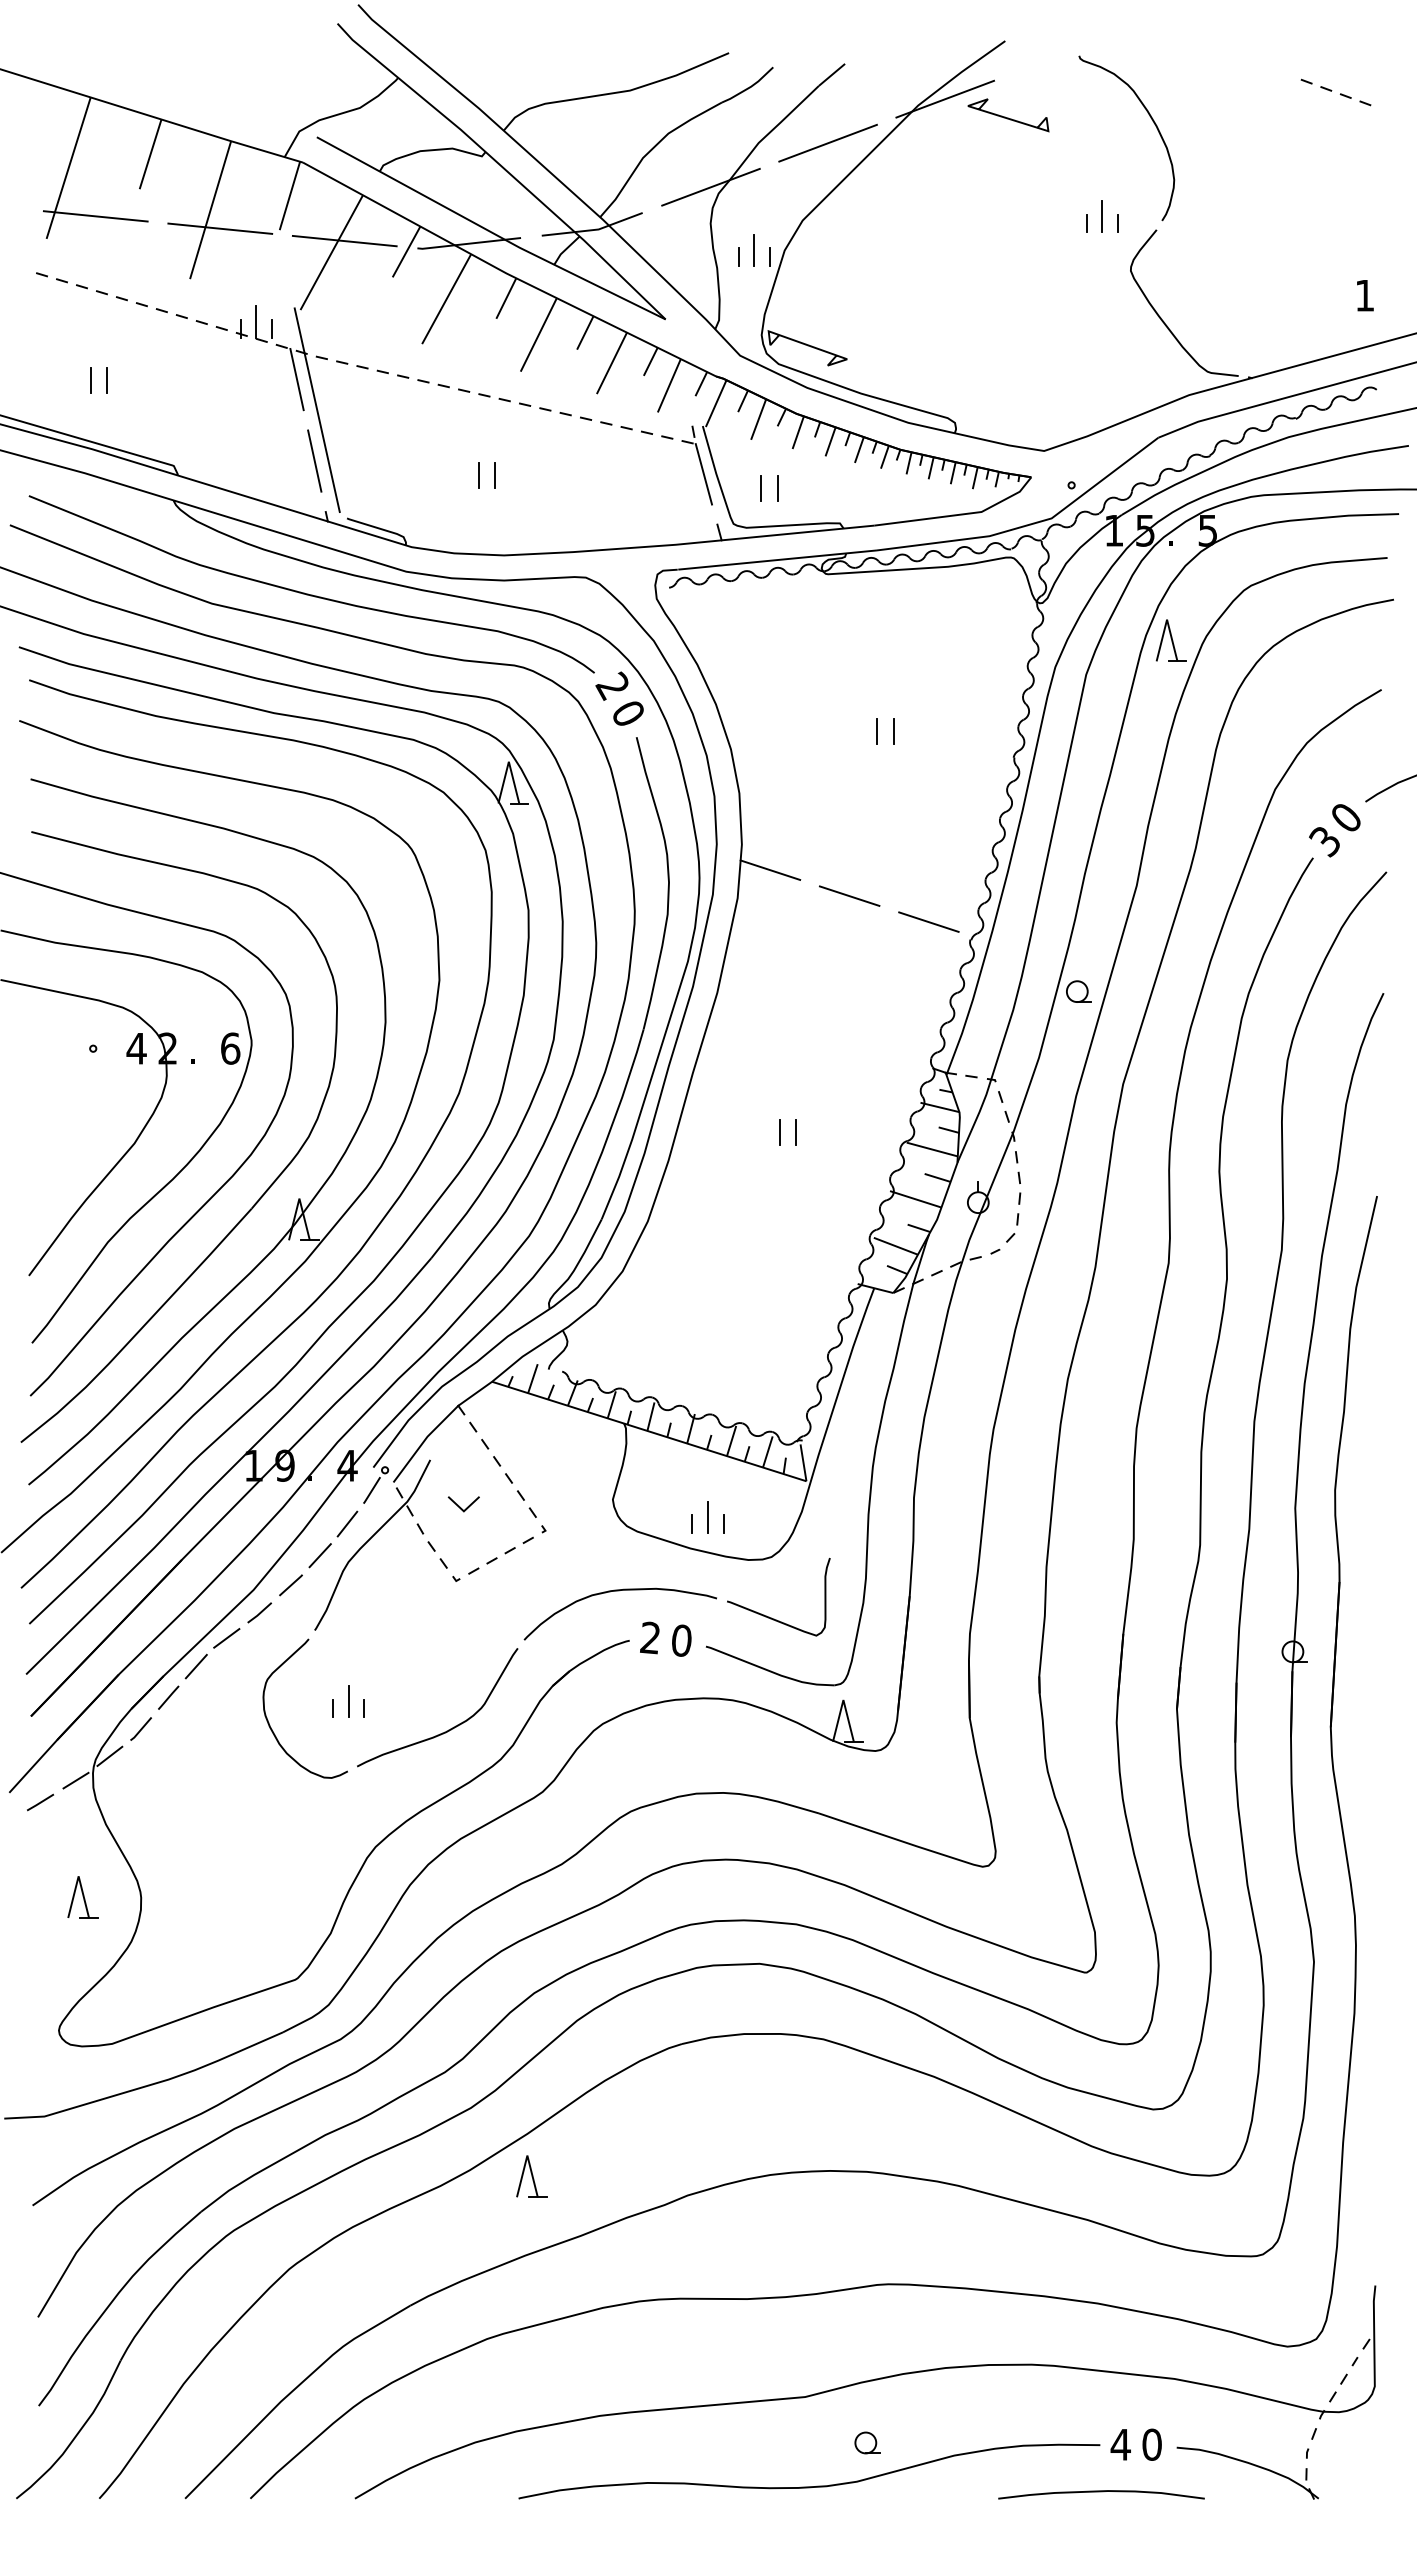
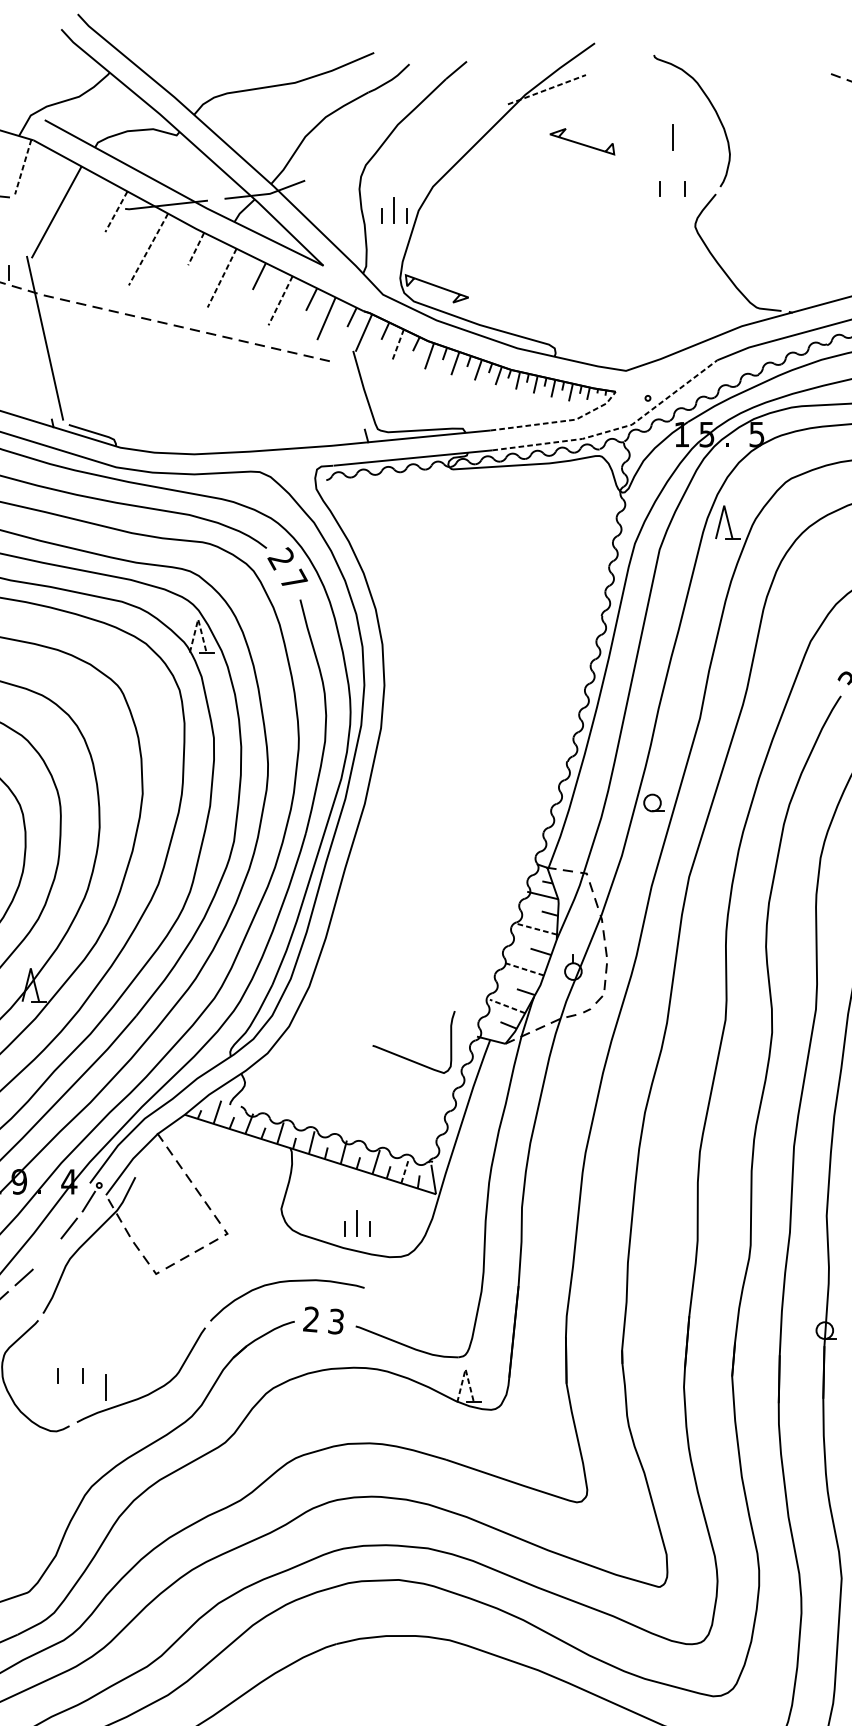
line: (945, 99) -> (547, 89), solid -> dashed
curve: (1008, 117) -> (582, 143), moved
line: (827, 142) -> (452, 124), removed
line: (710, 186) -> (359, 159), removed
line: (289, 195) -> (22, 166), solid -> dashed
line: (1101, 216) -> (671, 137), moved
line: (344, 240) -> (66, 202), removed
line: (406, 251) -> (116, 211), solid -> dashed
line: (506, 298) -> (196, 249), solid -> dashed
line: (446, 299) -> (148, 249), solid -> dashed
line: (538, 334) -> (221, 277), solid -> dashed
line: (611, 363) -> (280, 300), solid -> dashed
line: (296, 379) -> (28, 313), removed
line: (758, 419) -> (397, 345), solid -> dashed
line: (314, 460) -> (42, 378), removed
part: (696, 465) -> (348, 382), removed
line: (478, 475) -> (173, 390), removed
line: (495, 475) -> (187, 390), removed
line: (761, 487) -> (400, 400), removed
line: (777, 487) -> (412, 400), removed
line: (960, 514) -> (559, 421), solid -> dashed
line: (1030, 524) -> (615, 429), solid -> dashed
text: (629, 711) -> (294, 579), 0 -> 7
line: (876, 731) -> (492, 595), removed
line: (893, 731) -> (505, 595), removed
line: (508, 761) -> (197, 619), solid -> dashed
line: (770, 869) -> (407, 705), removed
line: (849, 895) -> (470, 726), removed
line: (928, 921) -> (533, 746), removed
line: (779, 1132) -> (414, 915), removed
line: (796, 1132) -> (428, 915), removed
line: (931, 1149) -> (535, 929), solid -> dashed
line: (915, 1199) -> (523, 969), solid -> dashed
line: (895, 1246) -> (507, 1006), solid -> dashed
line: (768, 1451) -> (405, 1170), solid -> dashed
line: (460, 1506) -> (159, 1214), removed
line: (319, 1555) -> (46, 1253), removed
curve: (769, 1616) -> (406, 1057), moved
text: (681, 1640) -> (336, 1321), 0 -> 3
line: (843, 1700) -> (465, 1369), solid -> dashed
line: (348, 1701) -> (106, 1387), moved

